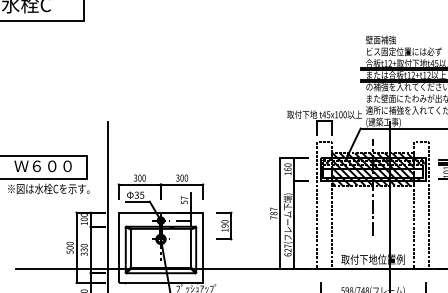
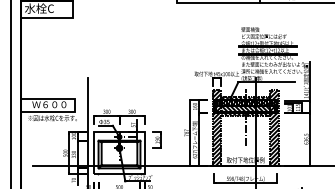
hatch: (324, 204) -> (216, 127), added
hatch: (421, 204) -> (274, 127), added

